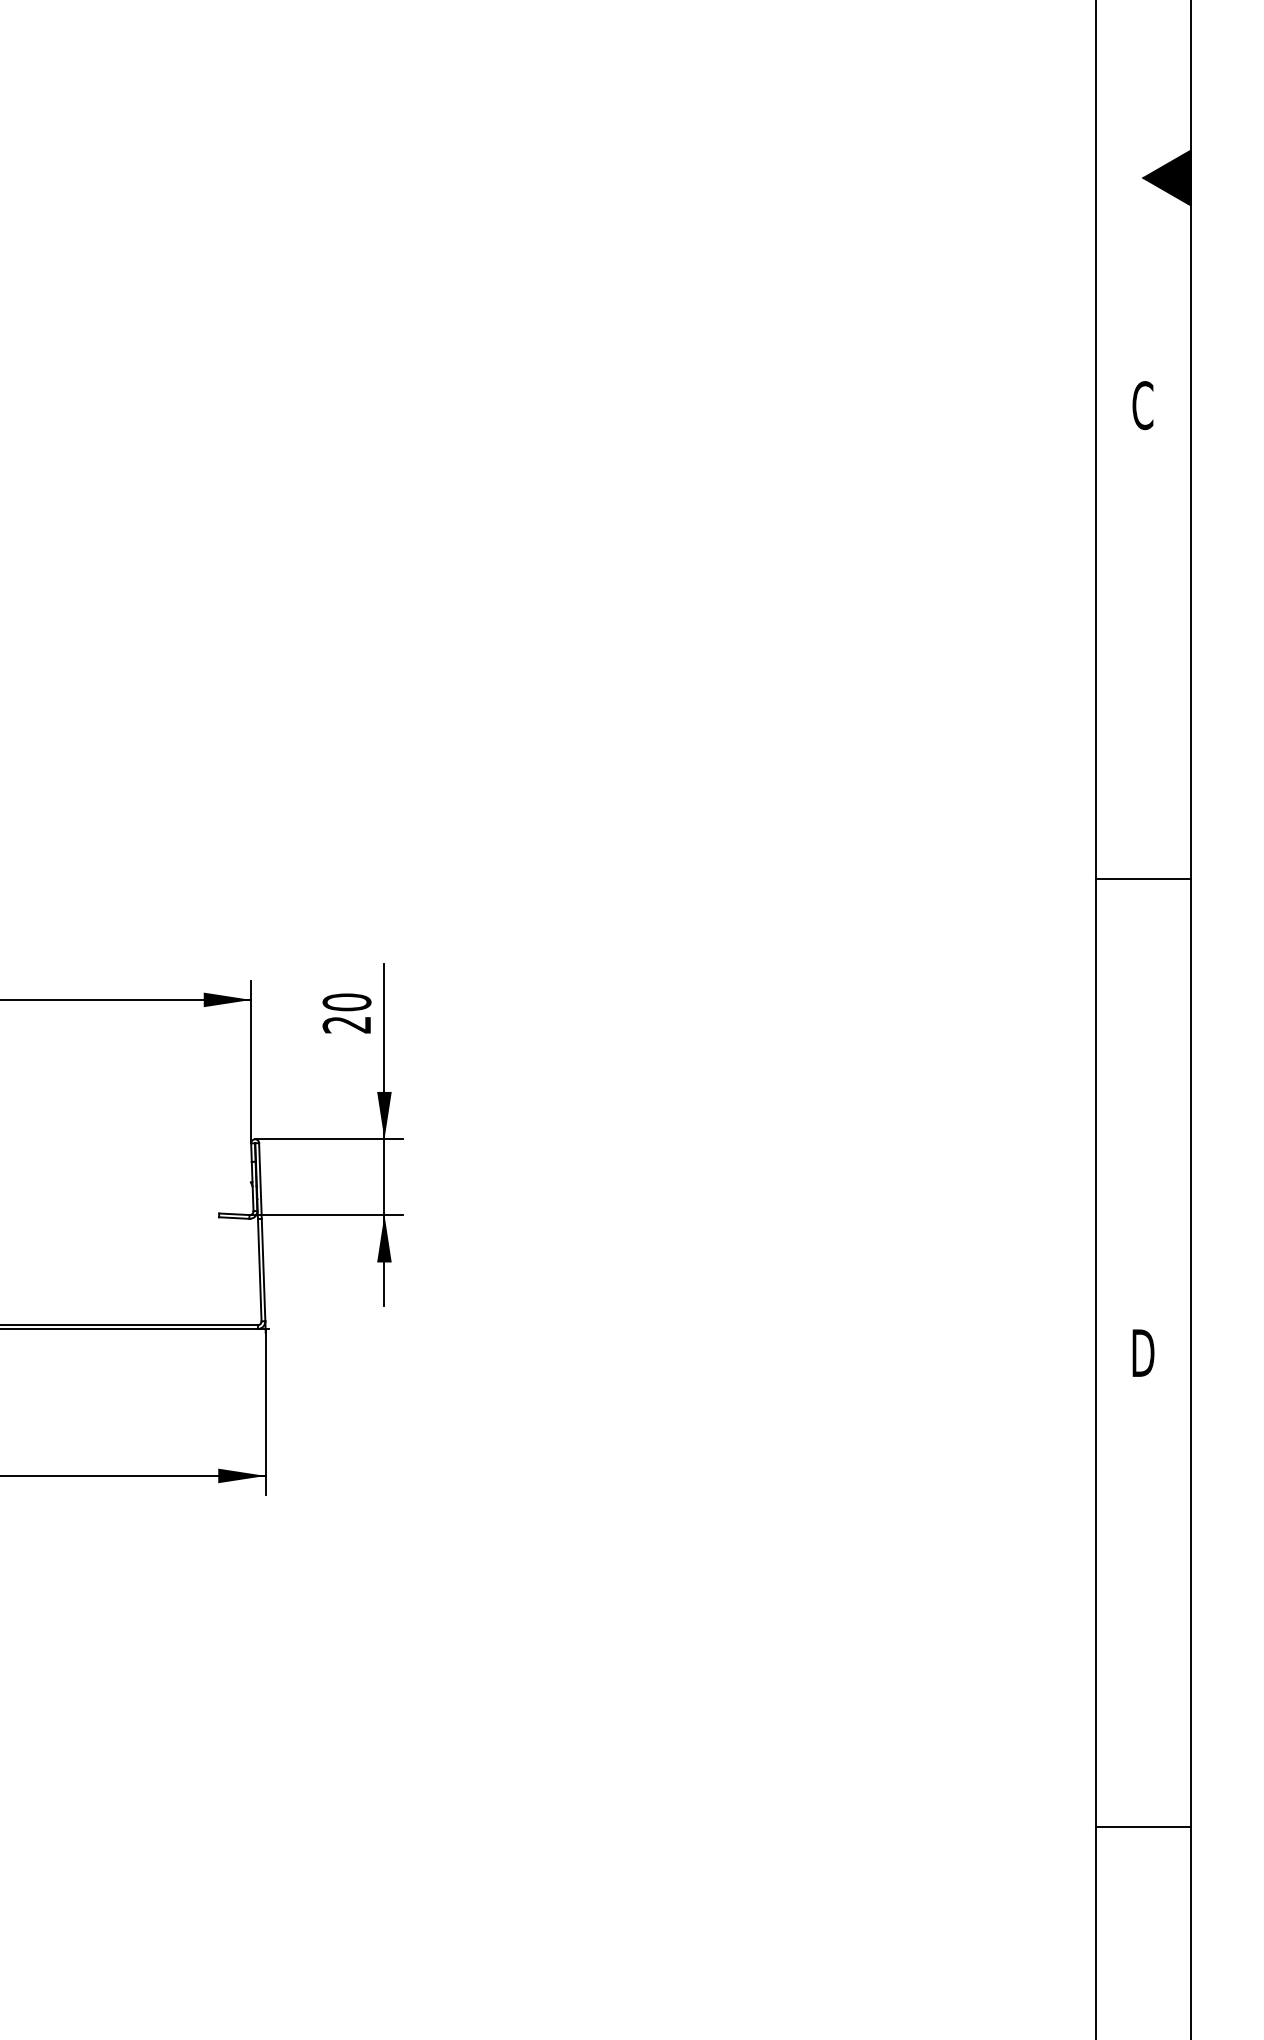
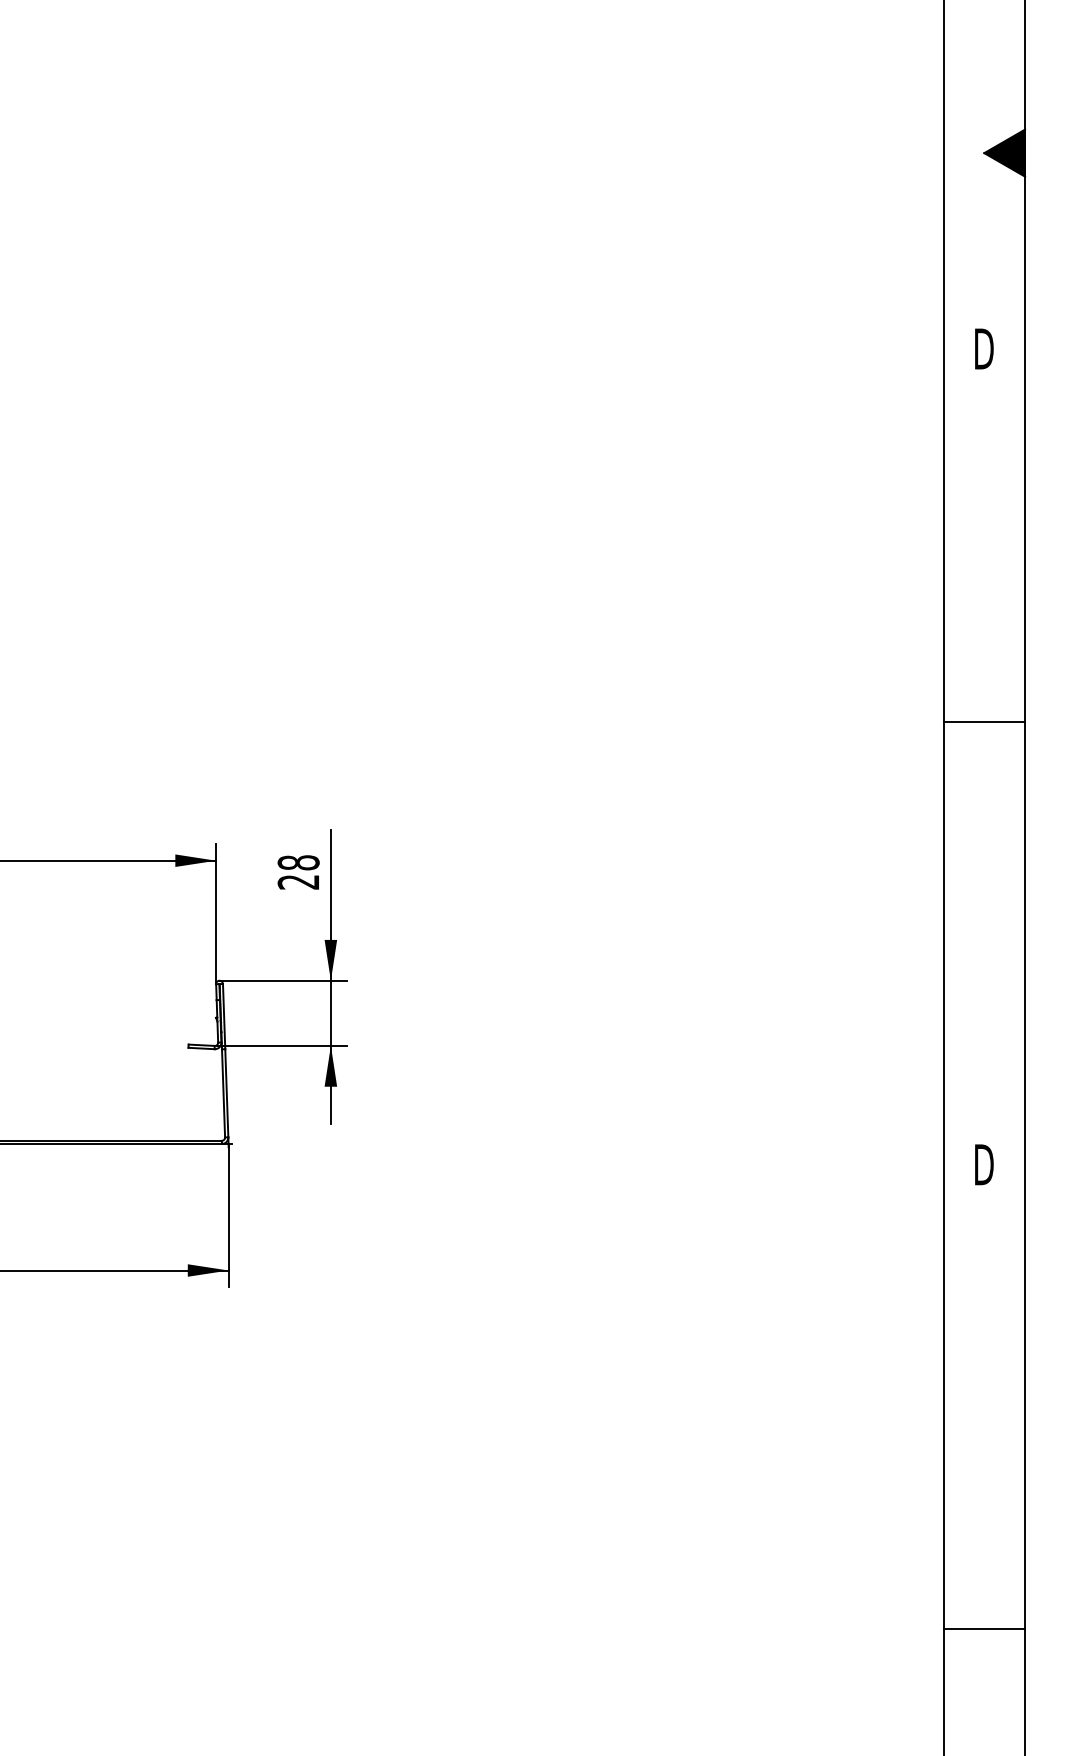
text: (1143, 405) -> (984, 348), C -> D
line: (1143, 879) -> (984, 721), moved
text: (346, 1002) -> (298, 862), 20 -> 28
line: (1143, 1826) -> (984, 1629), moved

